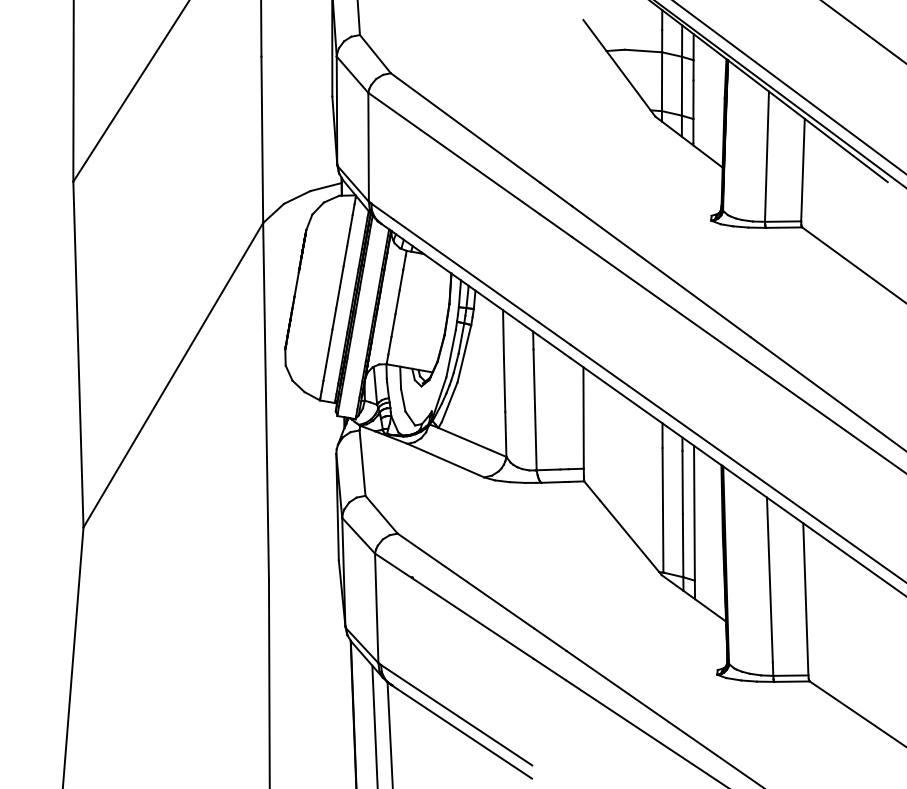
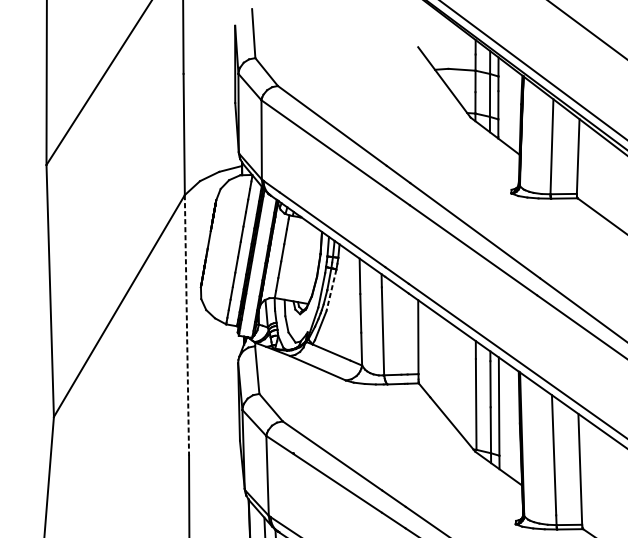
line: (464, 354) -> (331, 290), solid -> dashed
line: (266, 401) -> (187, 325), solid -> dashed

